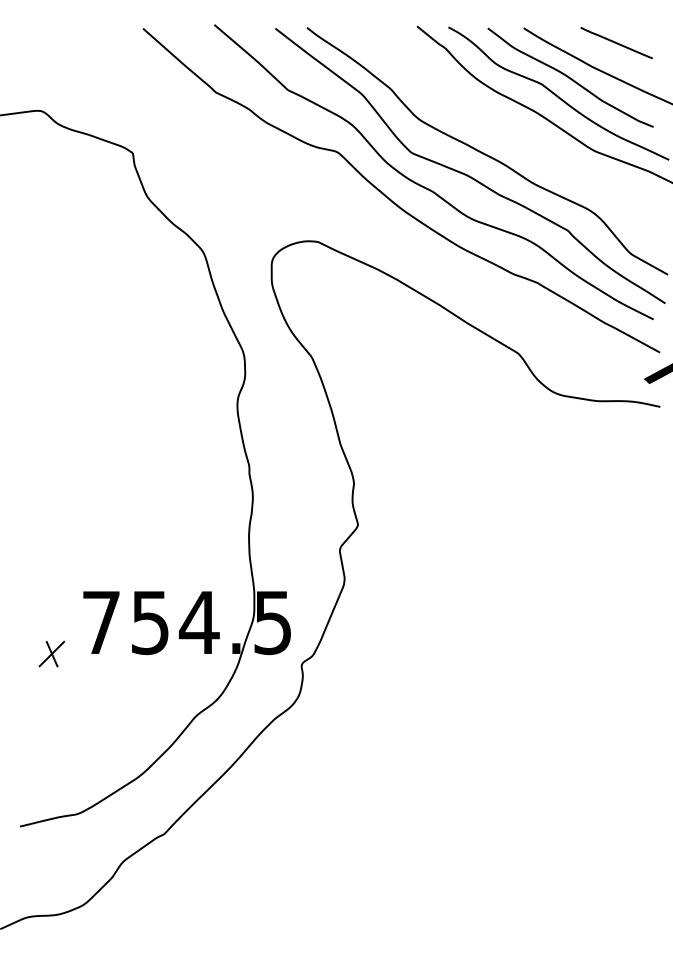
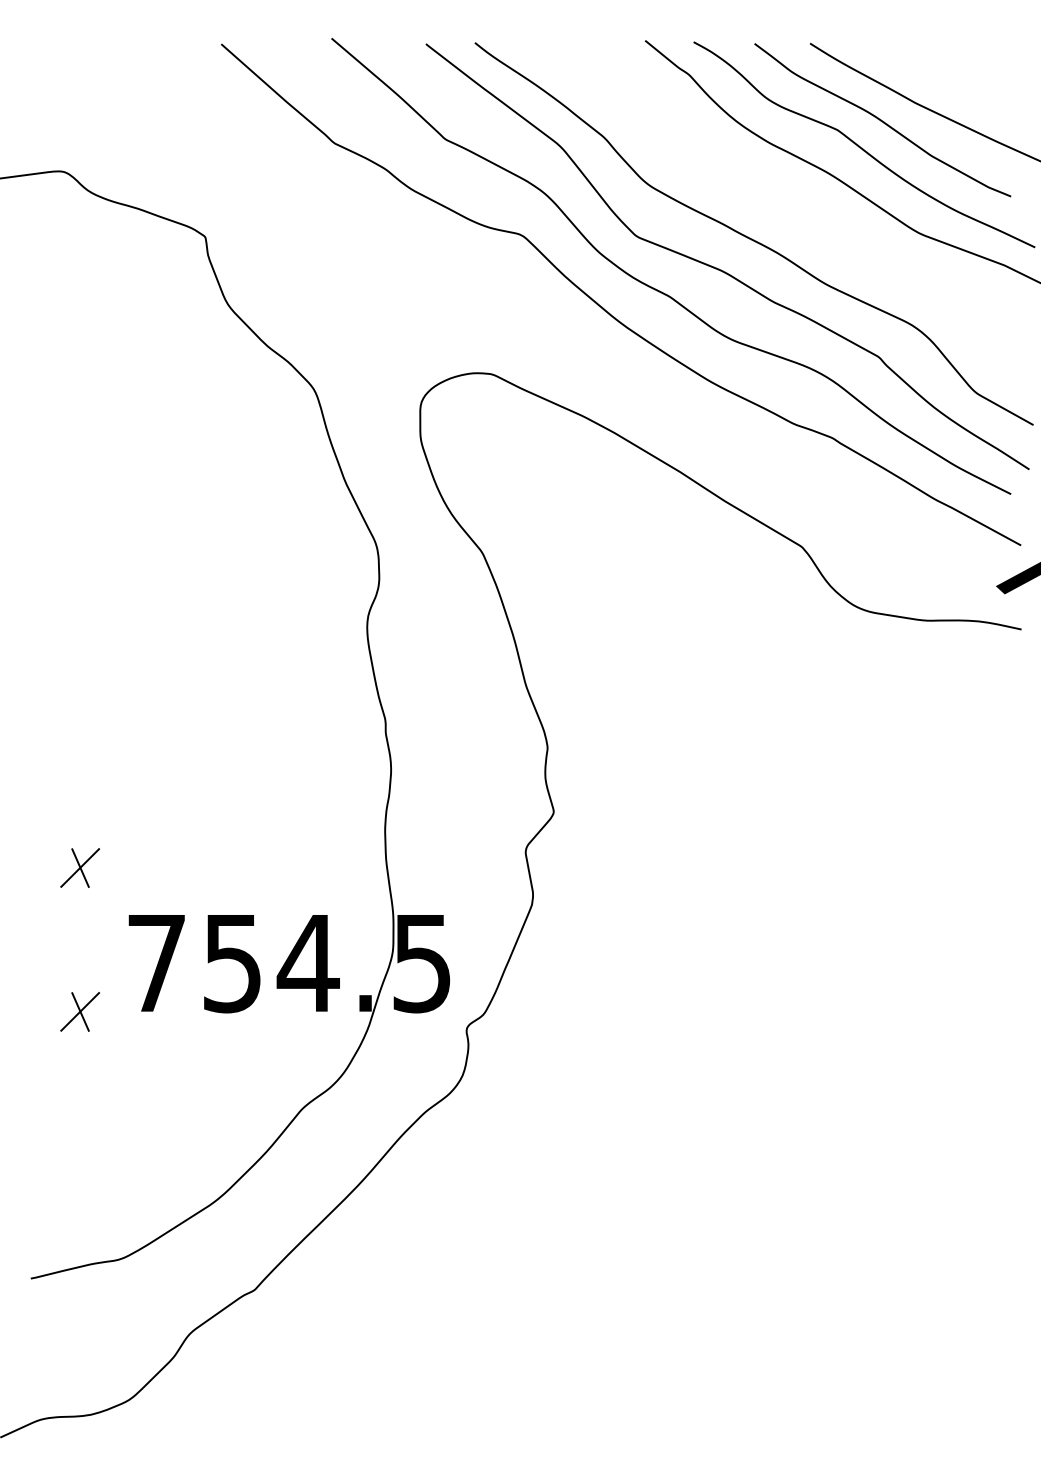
line: (616, 43) -> (953, 67), removed
part: (51, 560) -> (79, 867), added

